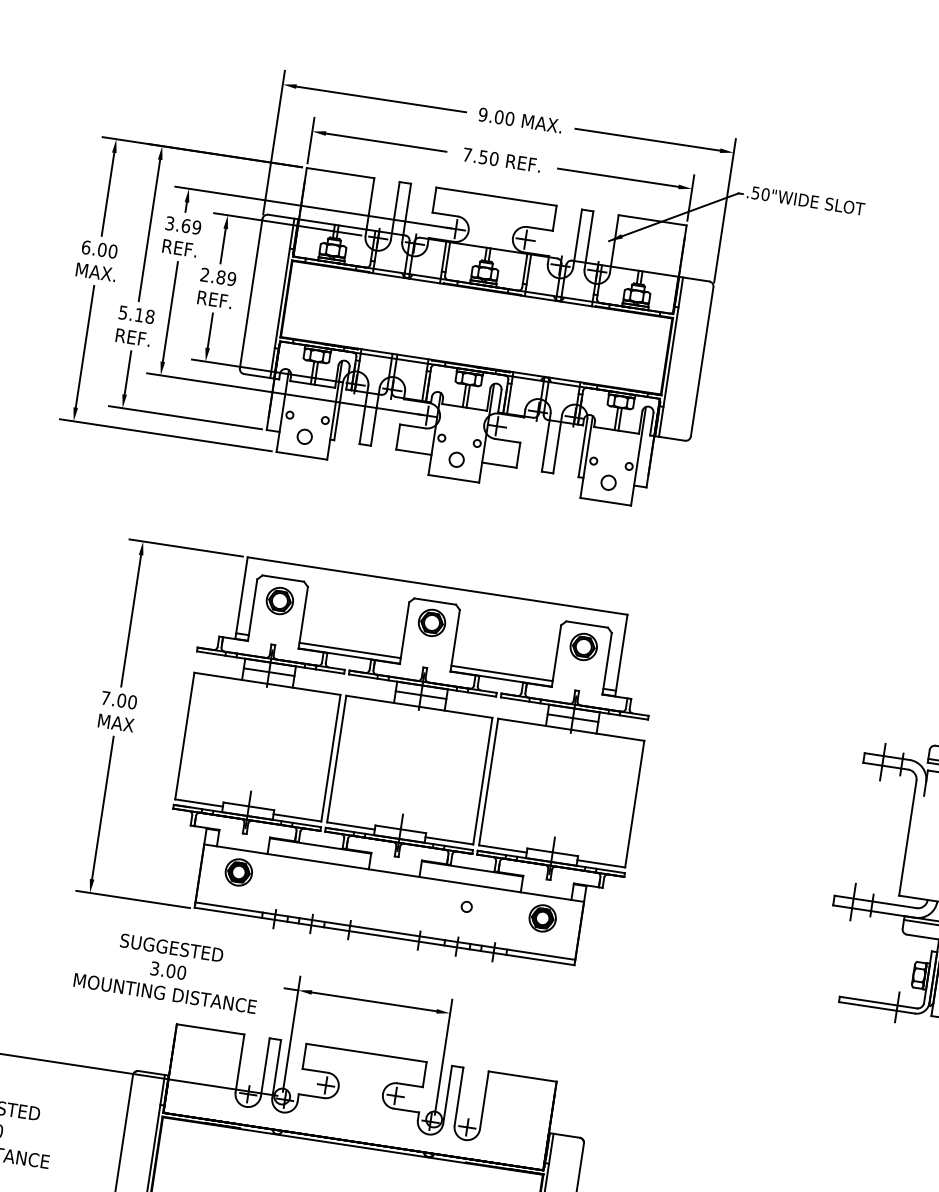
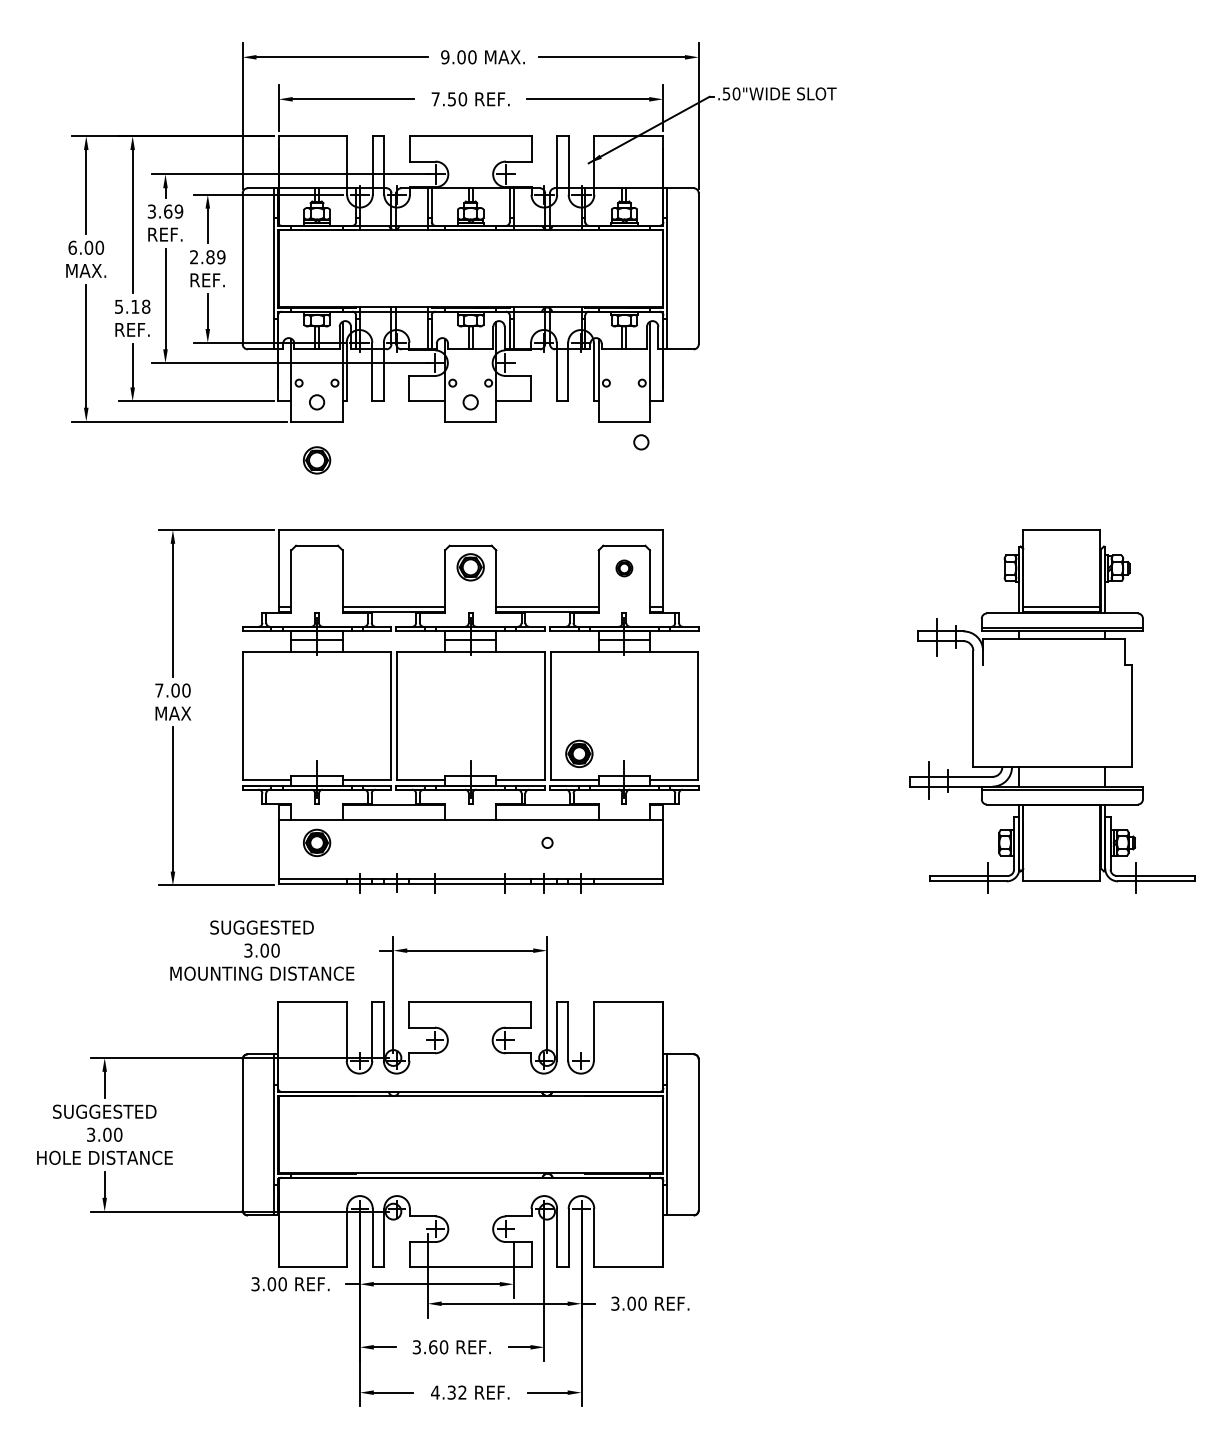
circle: (608, 482) -> (641, 442), moved
part: (280, 601) -> (317, 460), moved
part: (583, 647) -> (624, 568), size x0.6
part: (542, 918) -> (579, 753), moved

